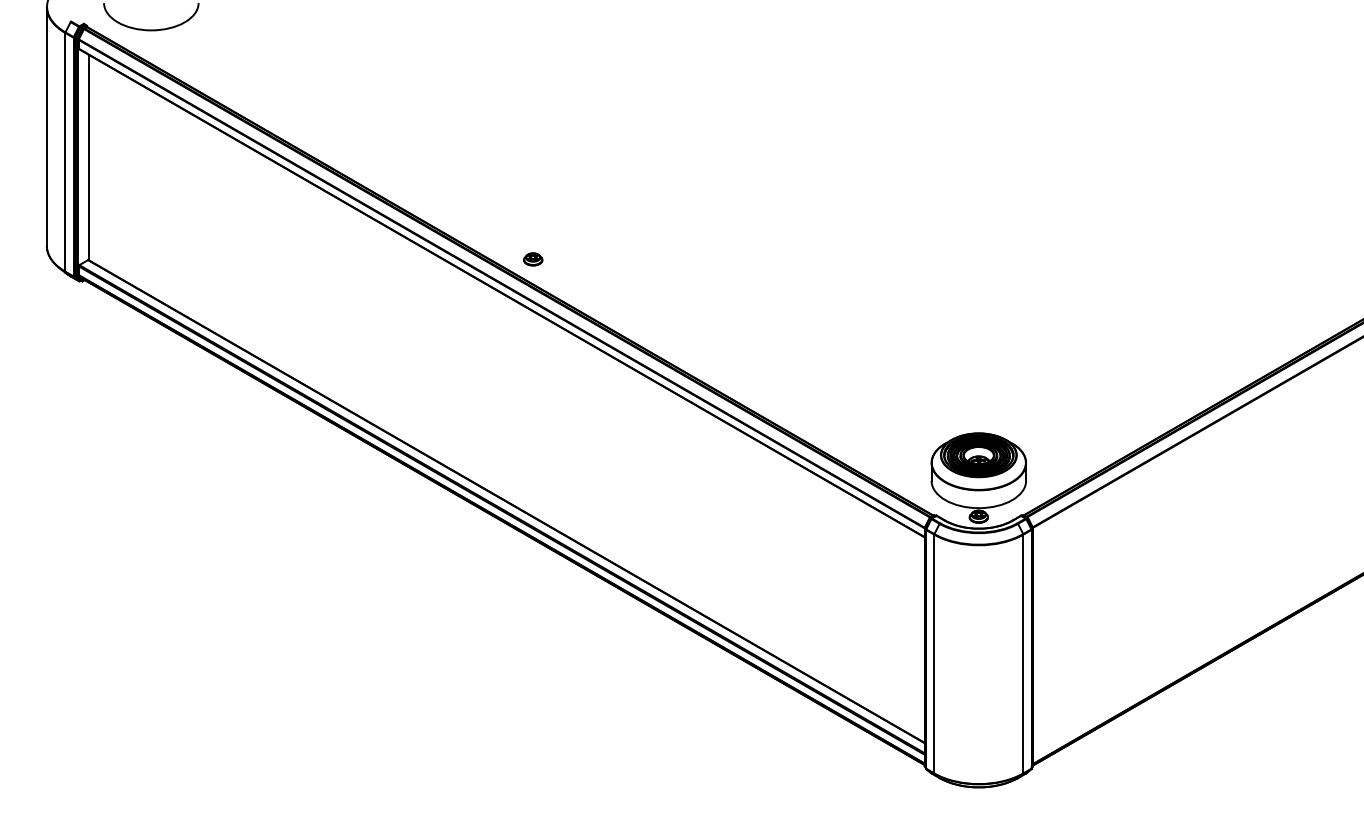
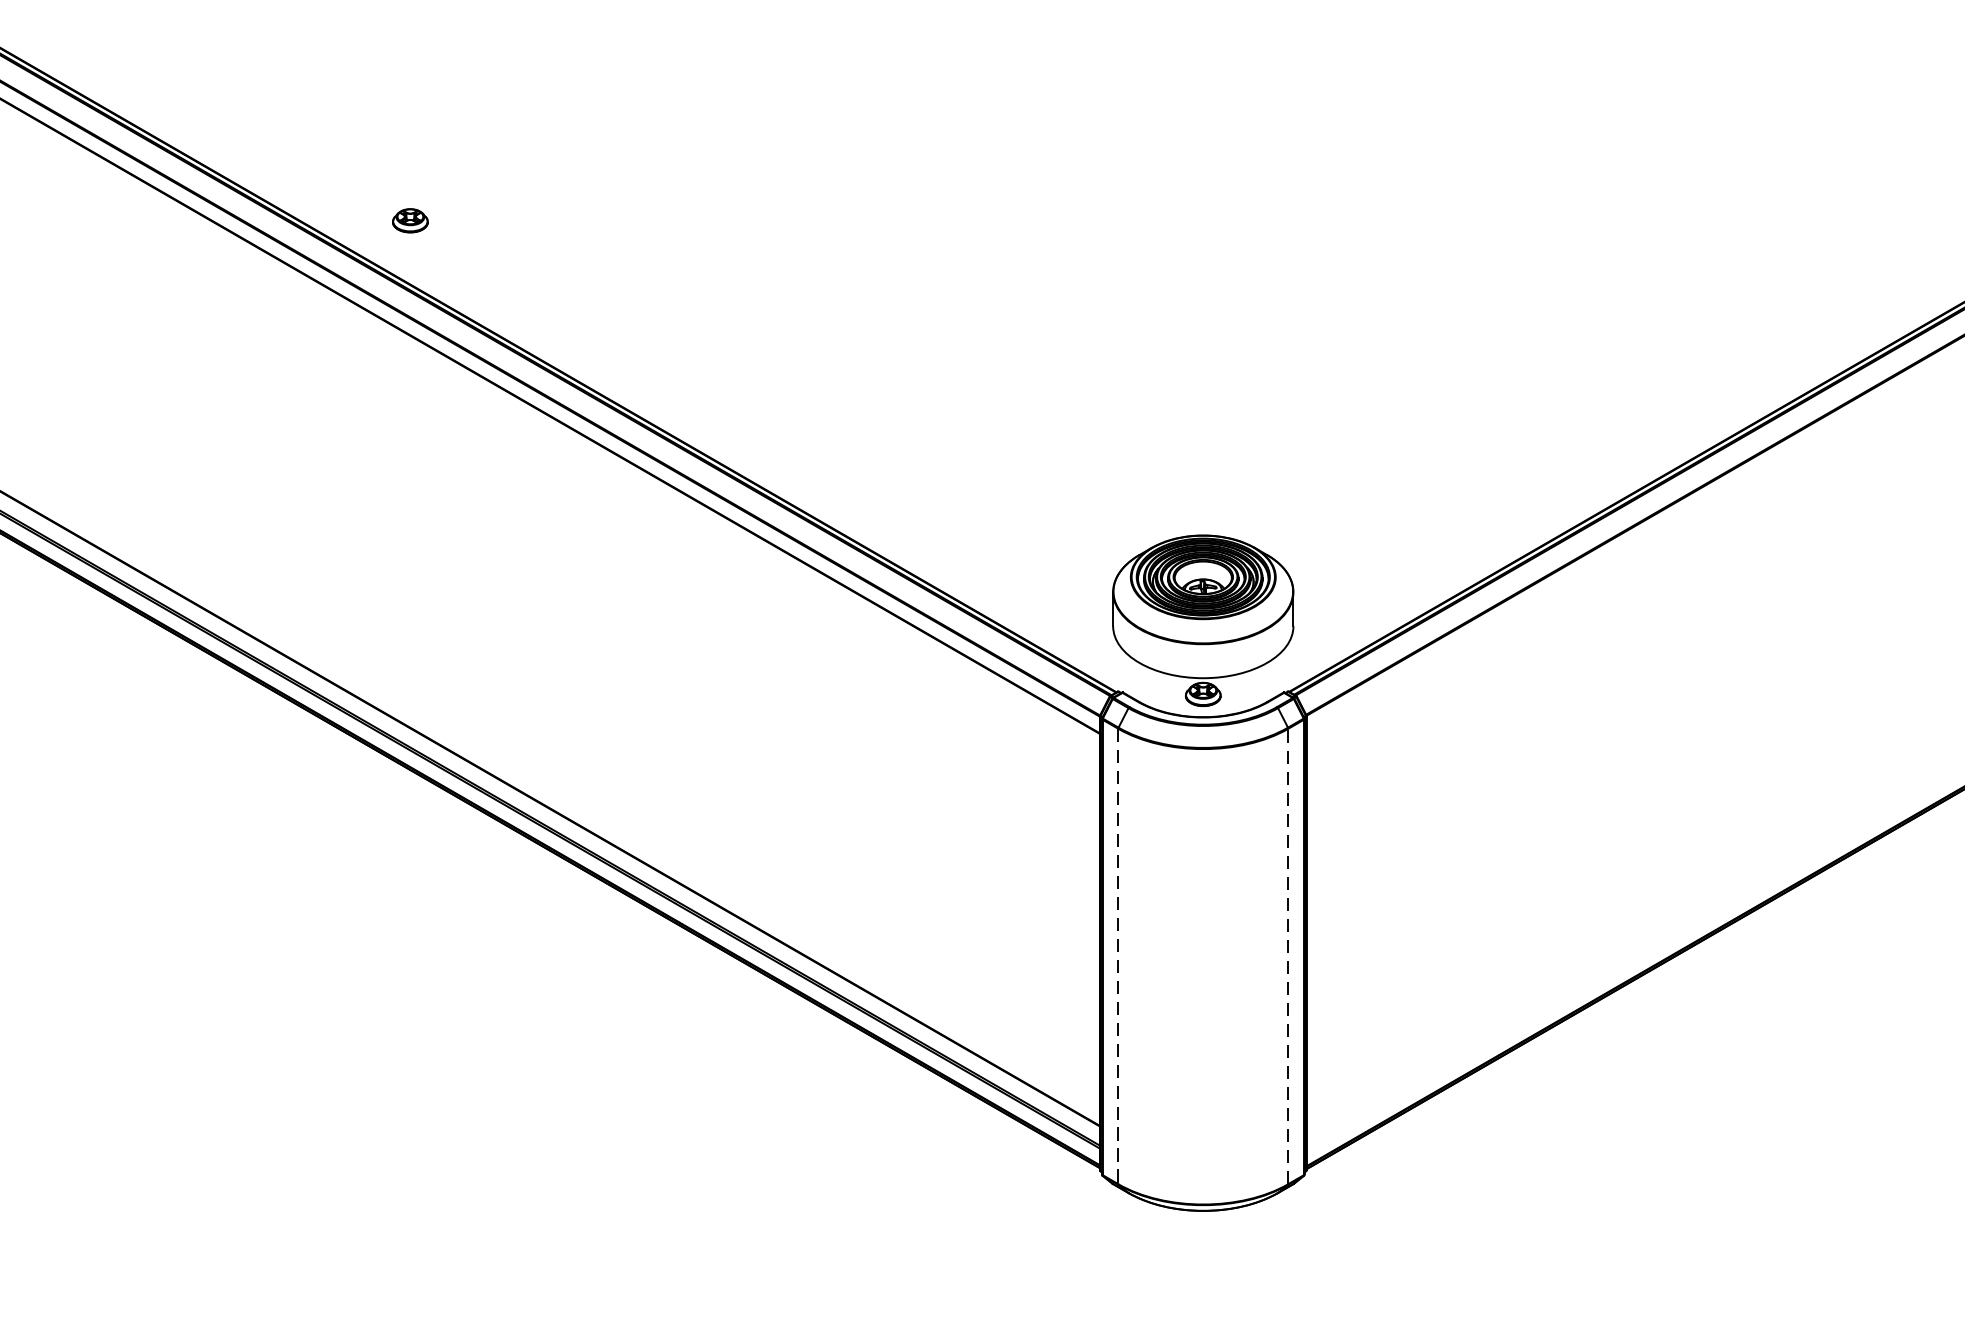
part: (533, 259) -> (410, 220), moved
line: (1023, 653) -> (1288, 955), solid -> dashed
line: (934, 654) -> (1118, 957), solid -> dashed

